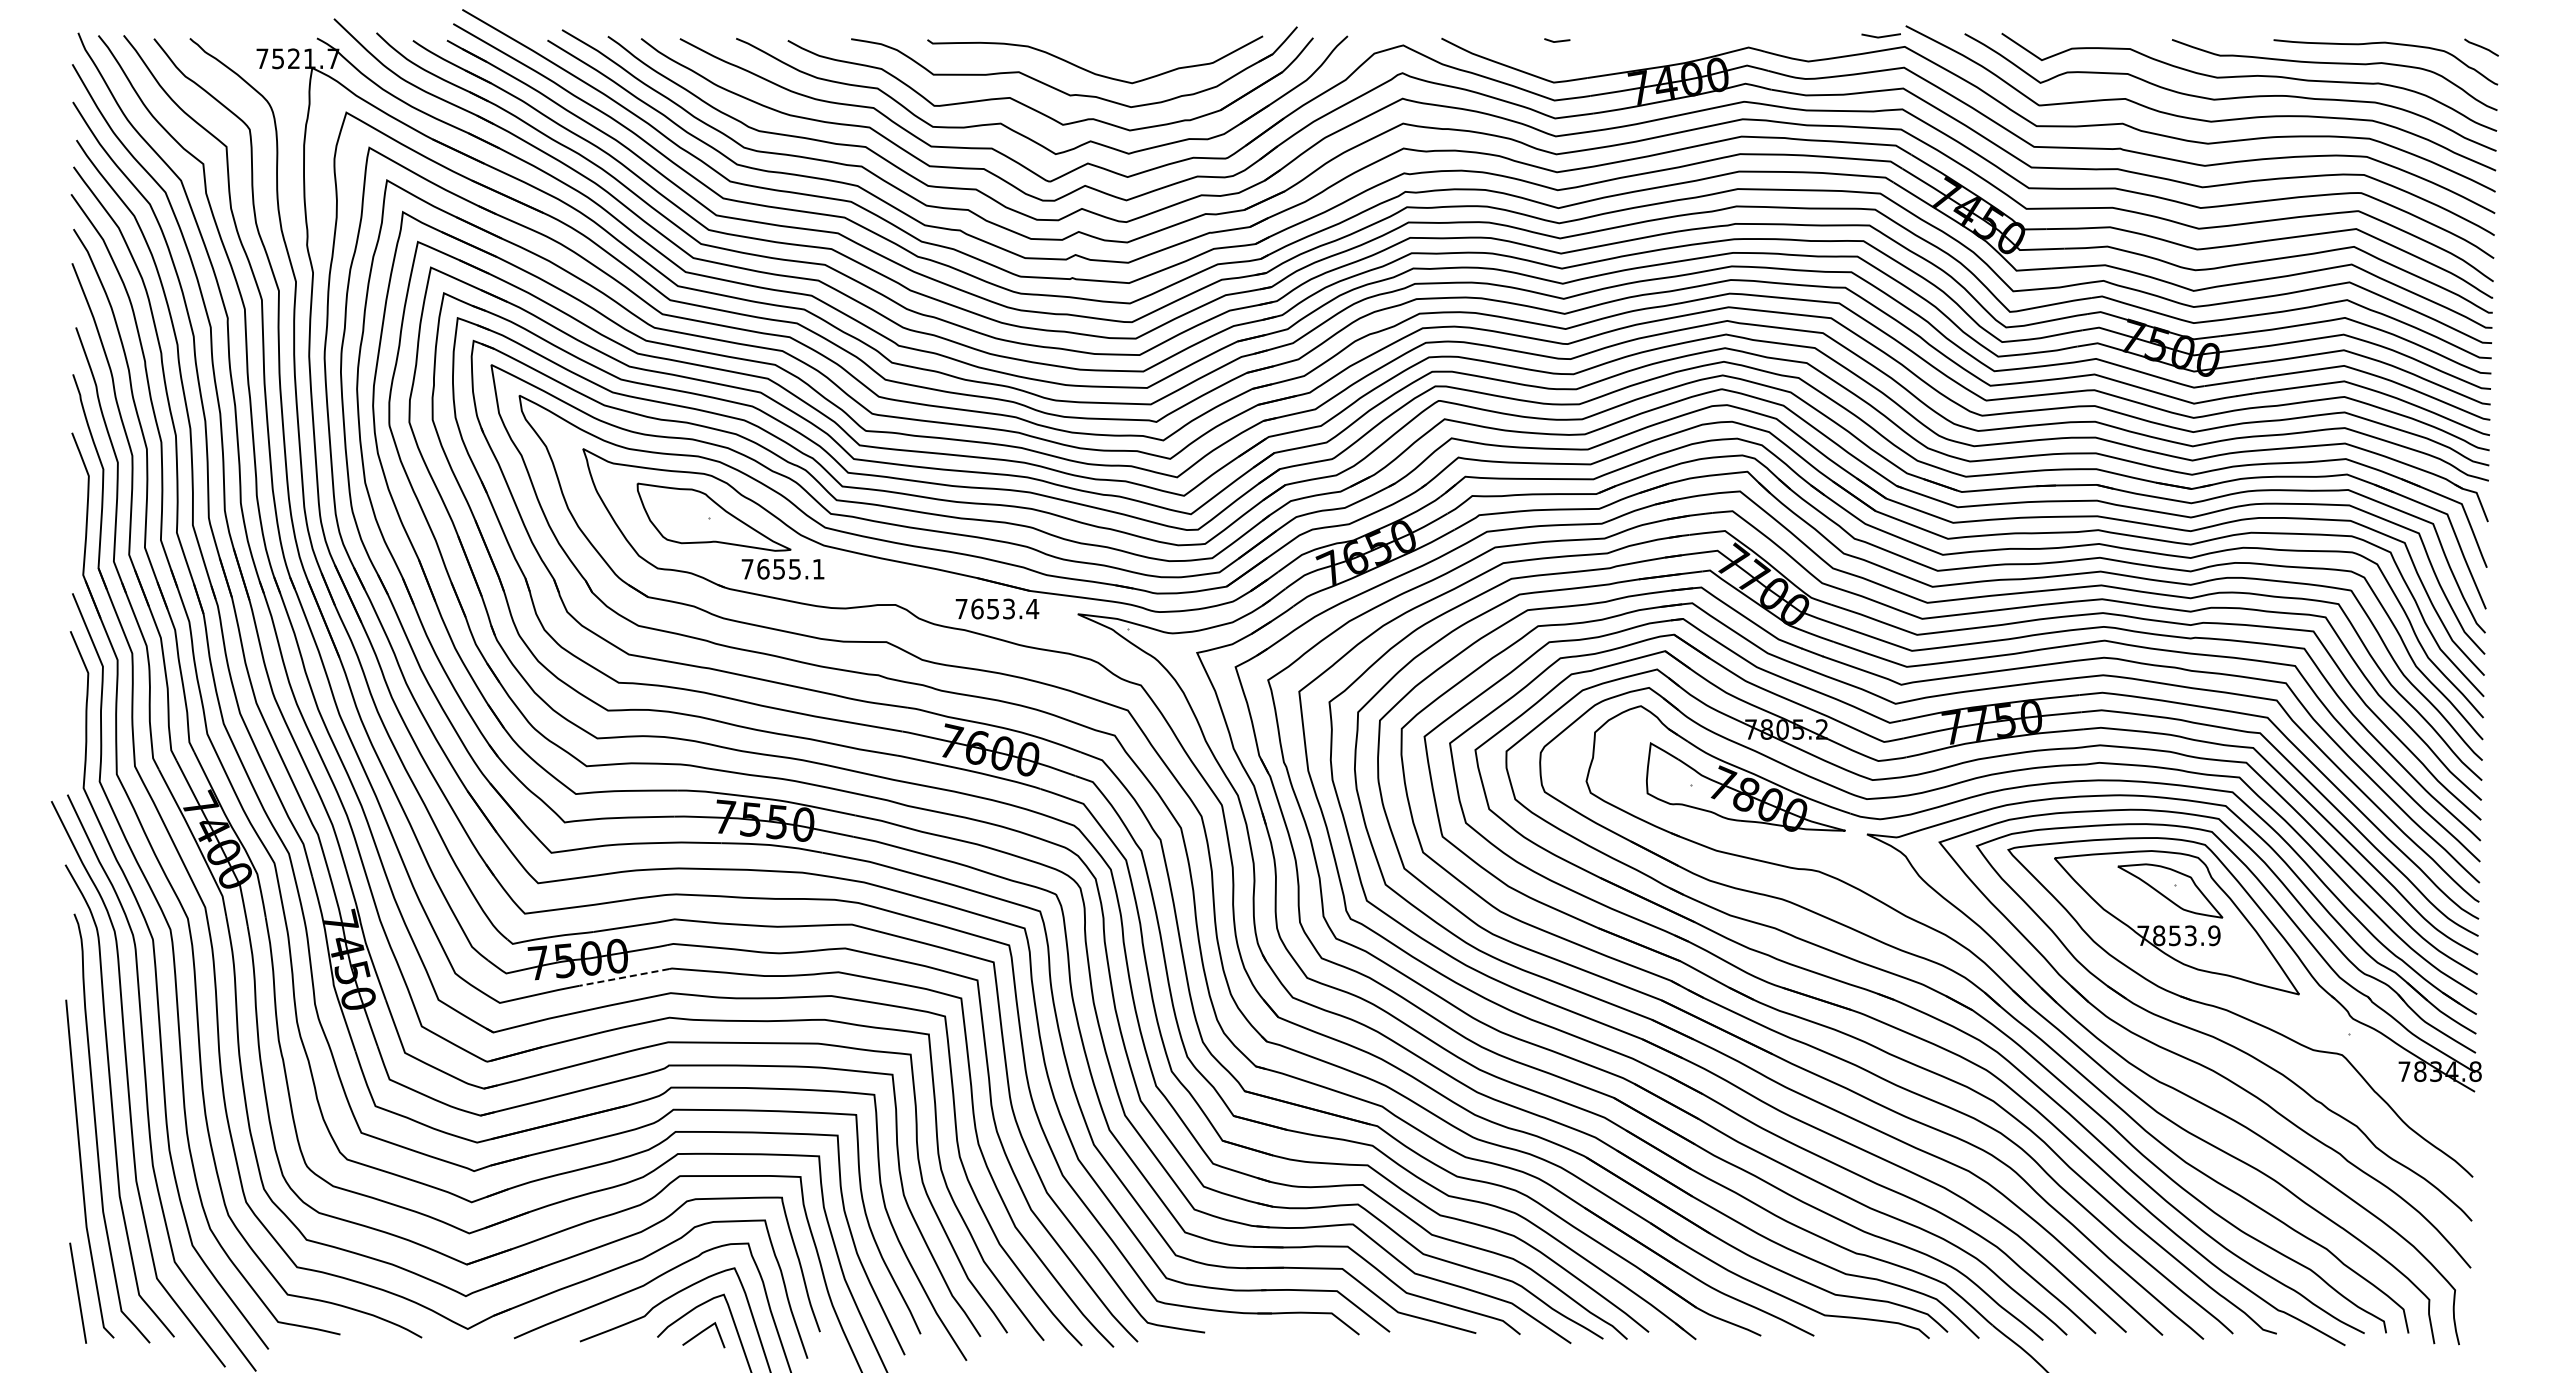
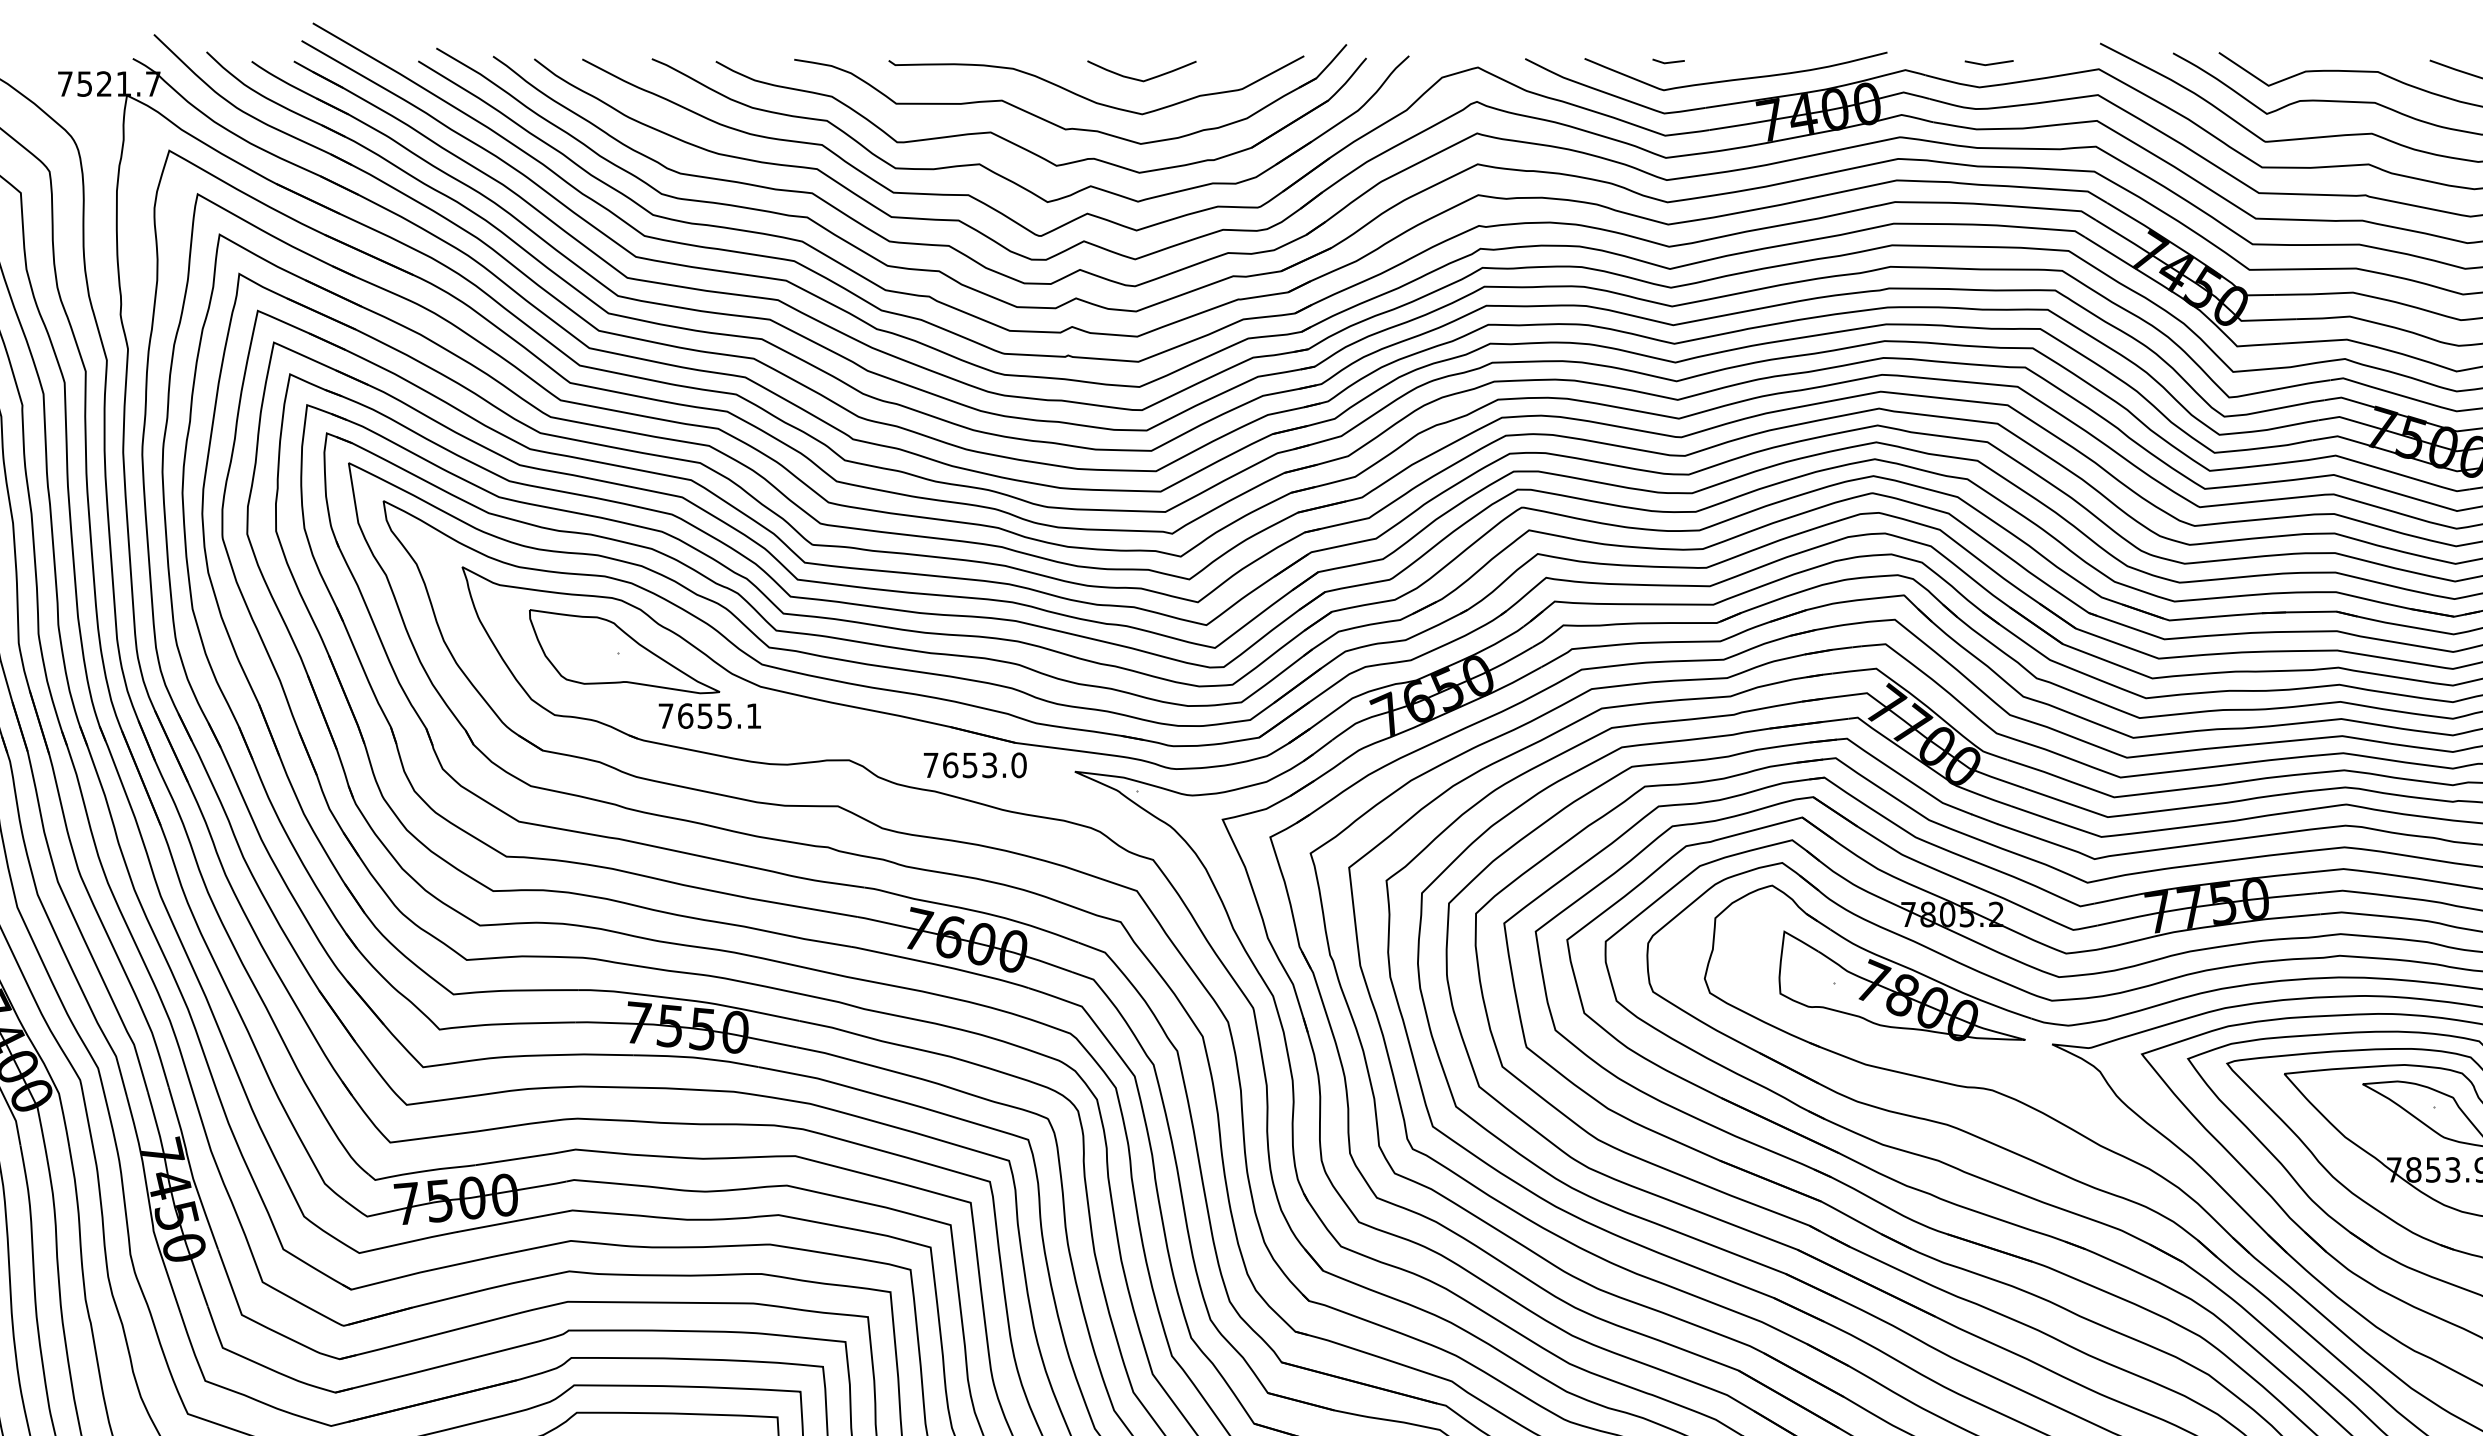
line: (1880, 36) -> (1988, 63), moved
curve: (1129, 54) -> (1138, 78), added
curve: (1611, 54) -> (1735, 78), added
text: (1032, 608) -> (1018, 764), 7653.4 -> 7653.0
line: (624, 977) -> (513, 1221), dashed -> solid

